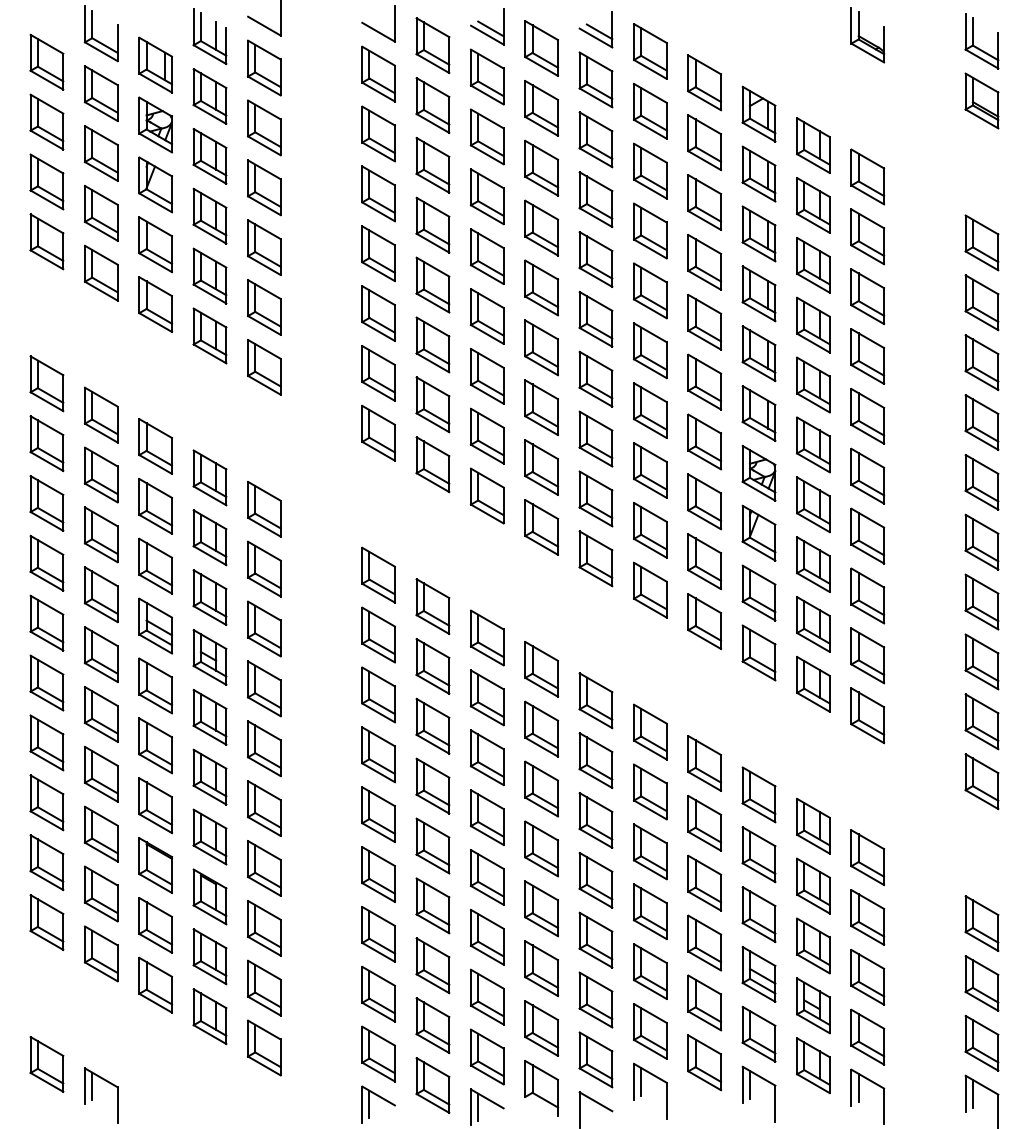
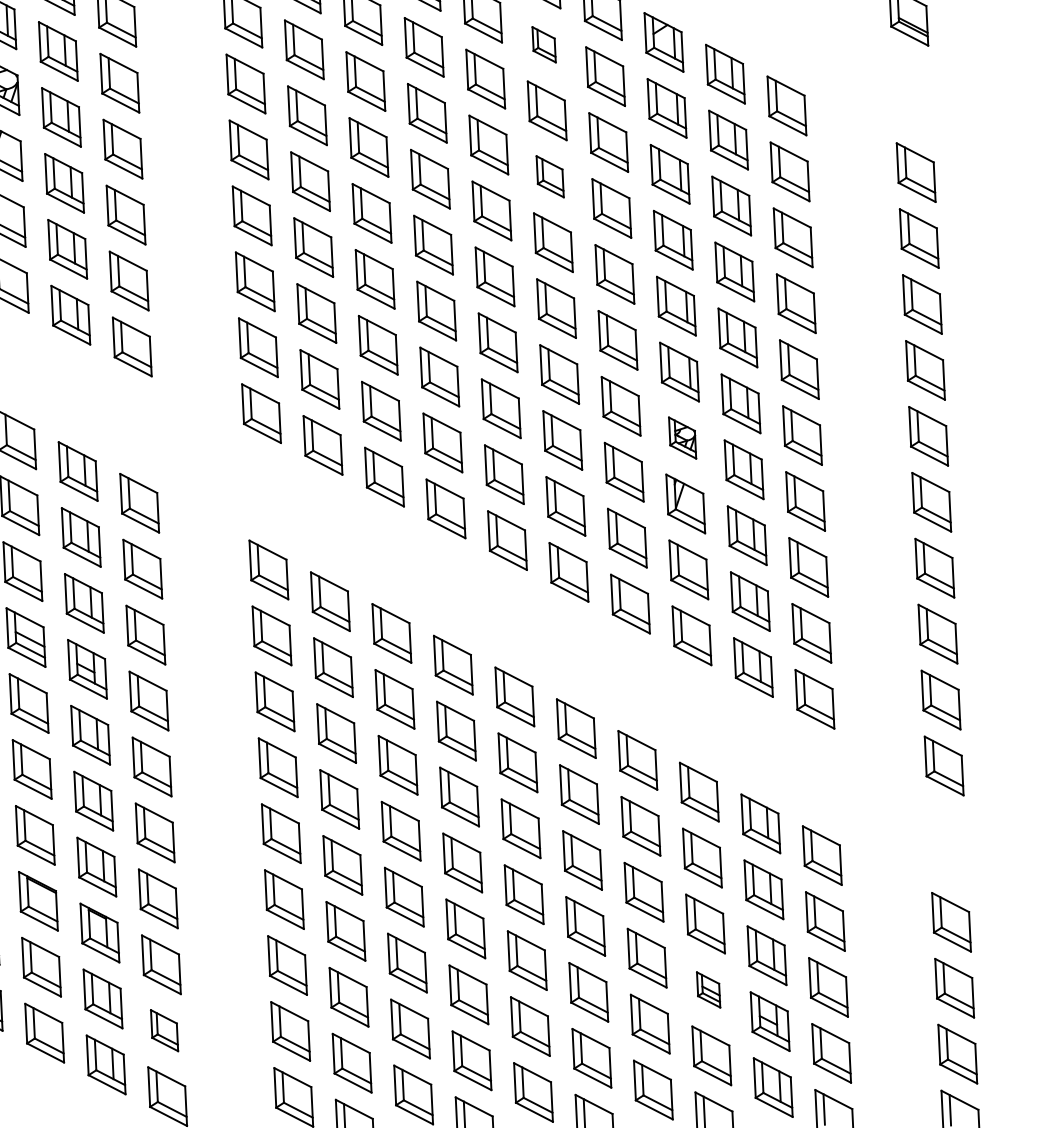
part: (650, 110) -> (544, 44), size x0.6
part: (649, 230) -> (549, 176), size x0.7
part: (758, 473) -> (682, 438), size x0.7
part: (758, 974) -> (708, 990), size x0.6
part: (264, 987) -> (164, 1029), size x0.7

